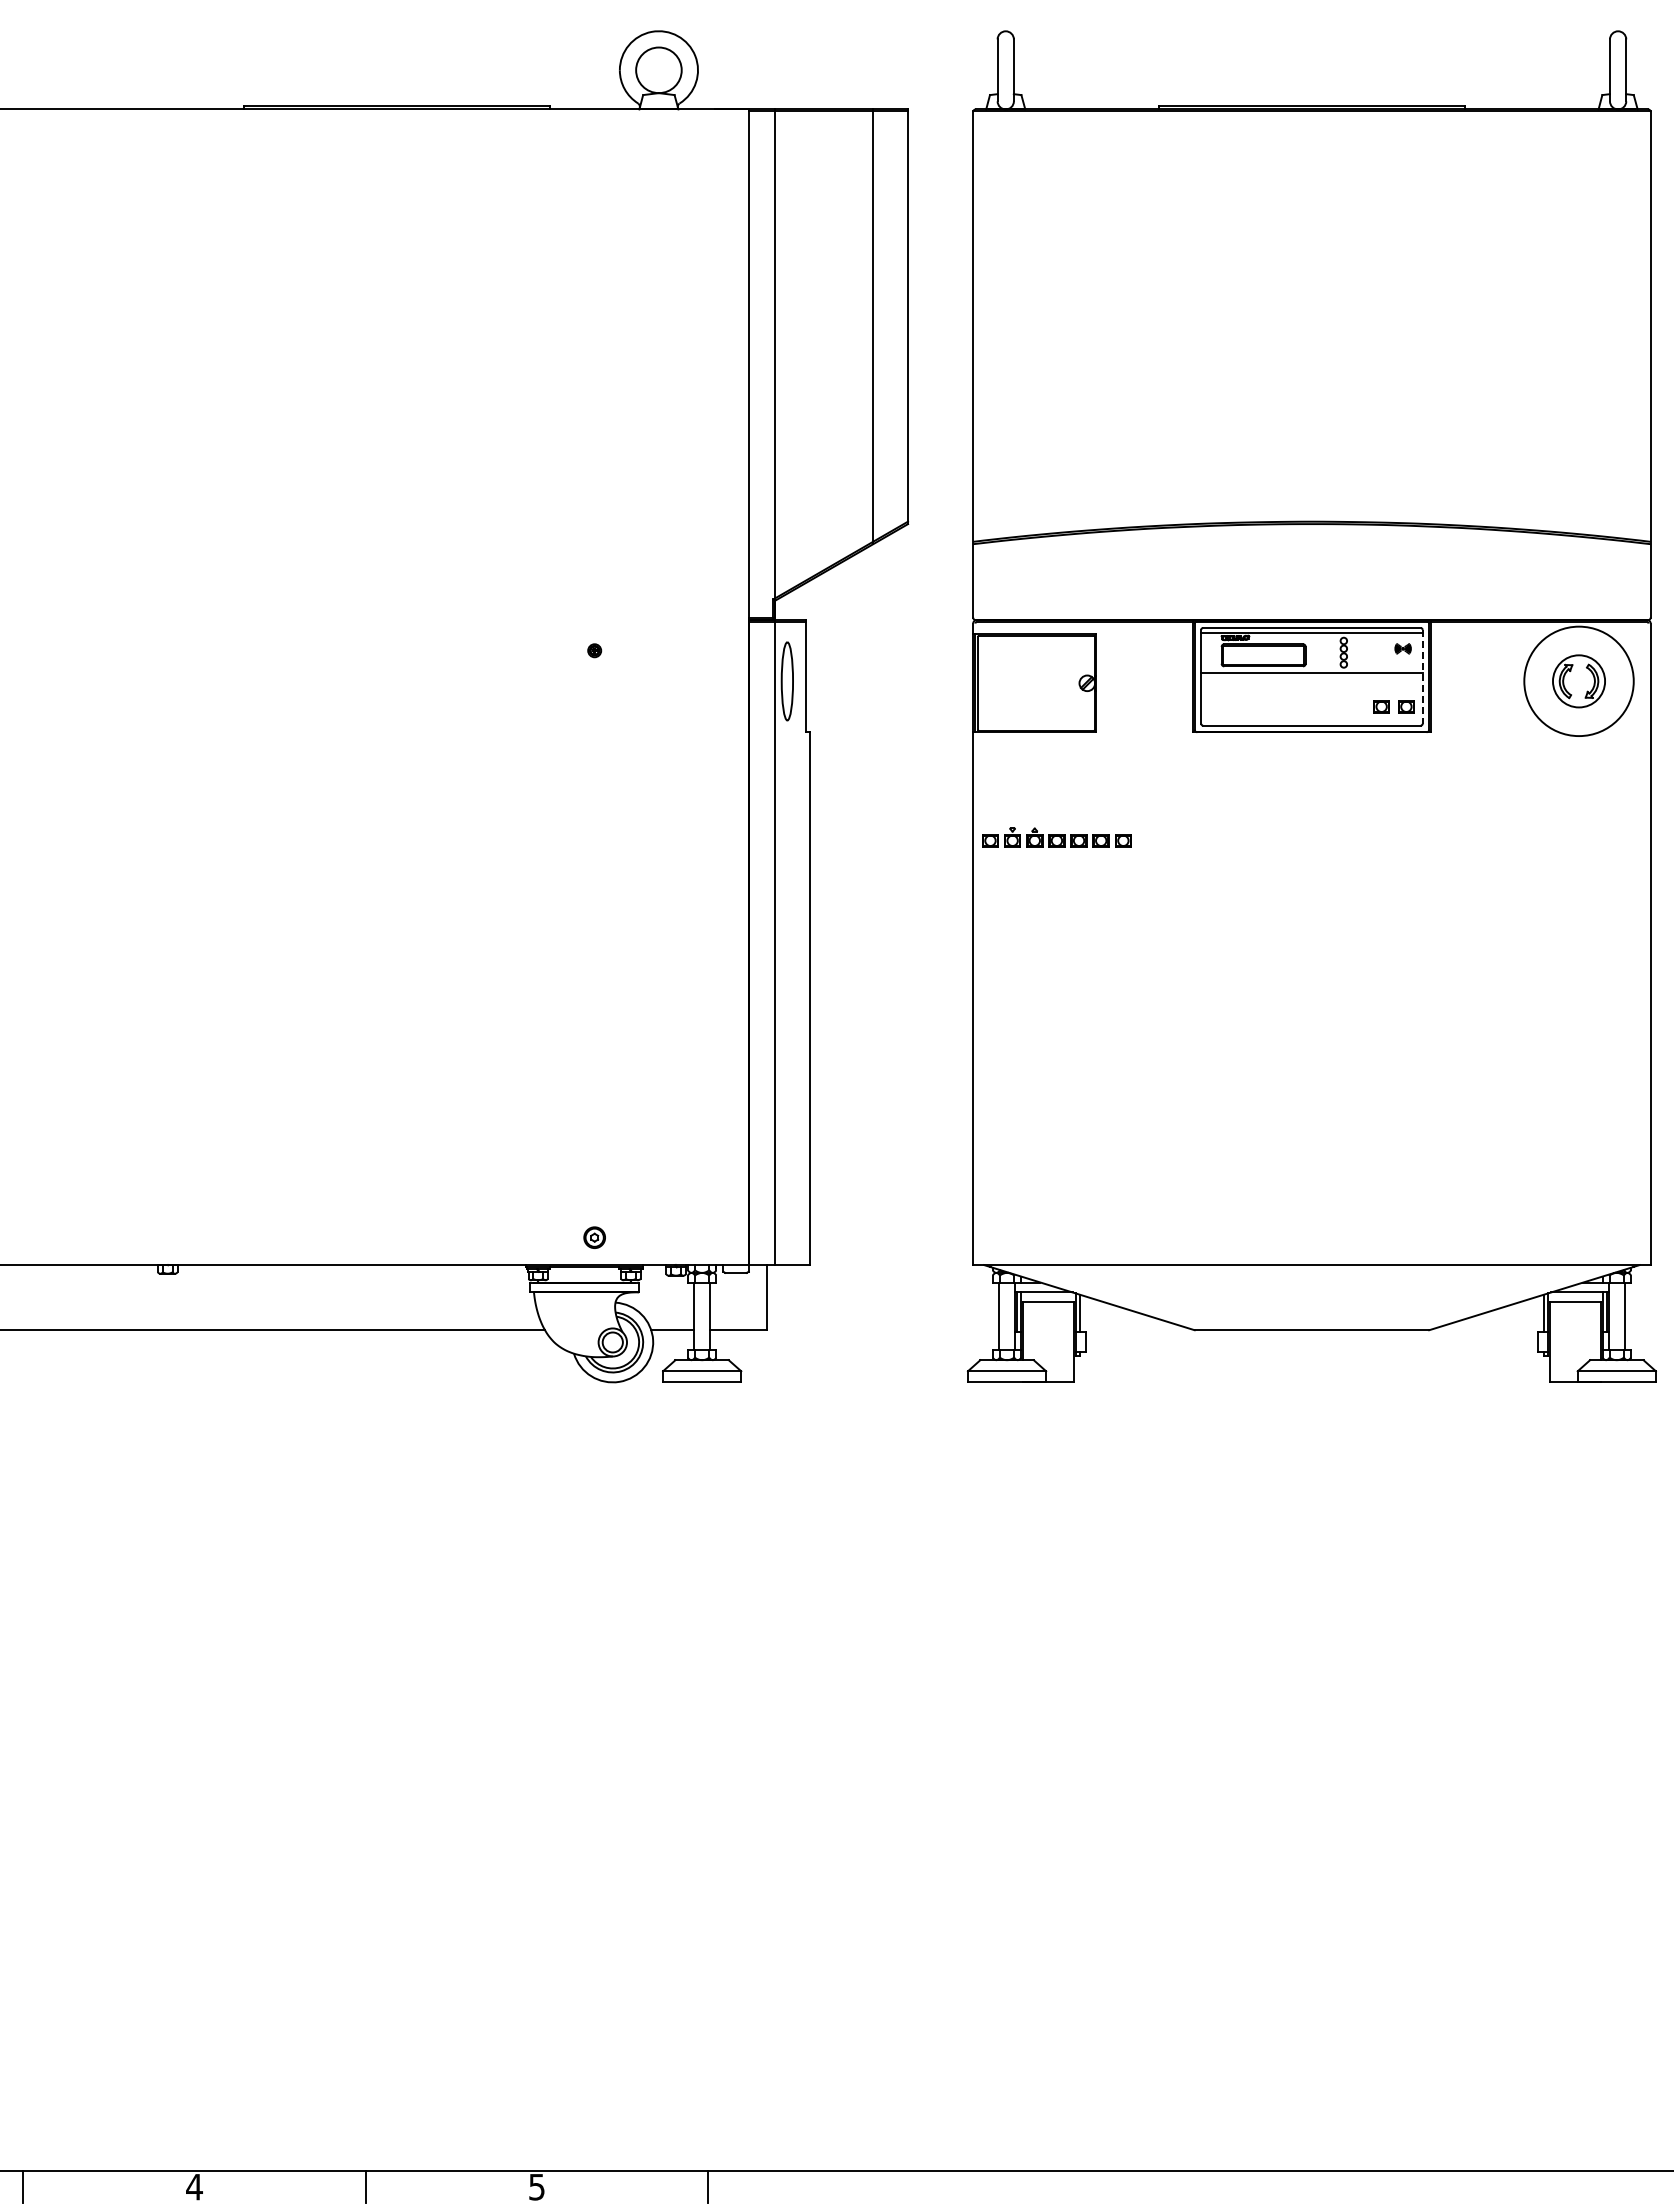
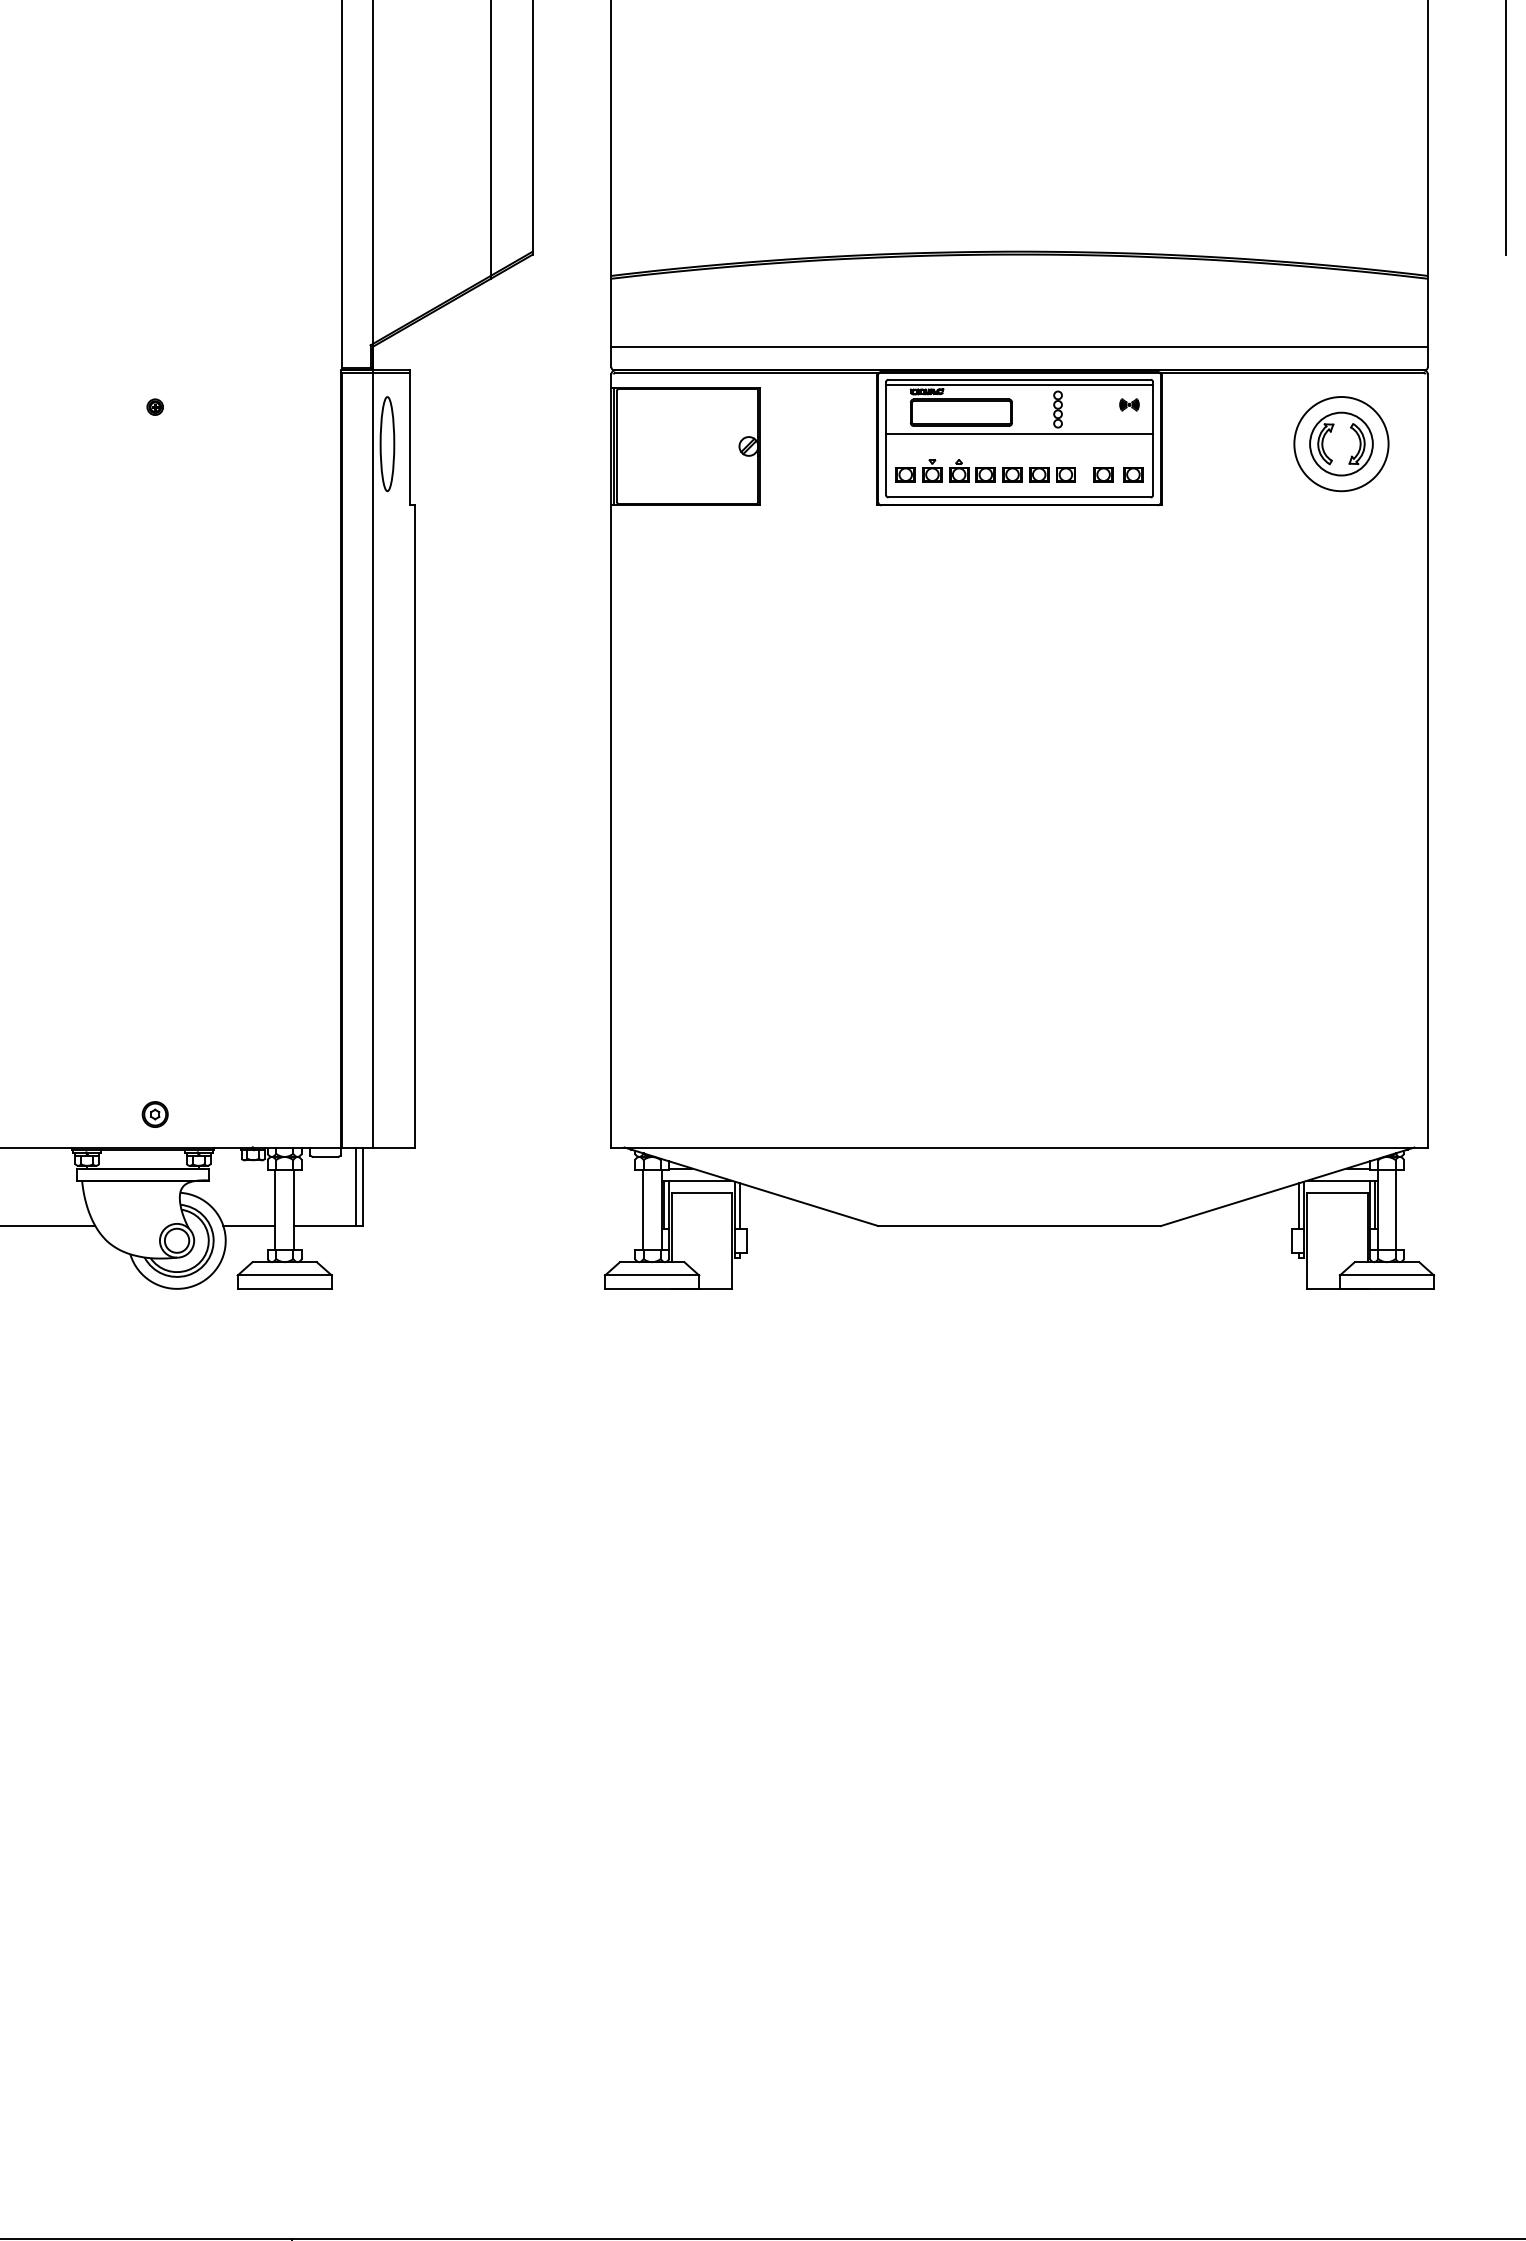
line: (1311, 600) -> (1019, 346), added
line: (1422, 676) -> (1152, 438), dashed -> solid
circle: (1578, 681) -> (1340, 444), size x0.71
part: (1056, 837) -> (985, 470), moved
line: (761, 1297) -> (356, 1186), added

